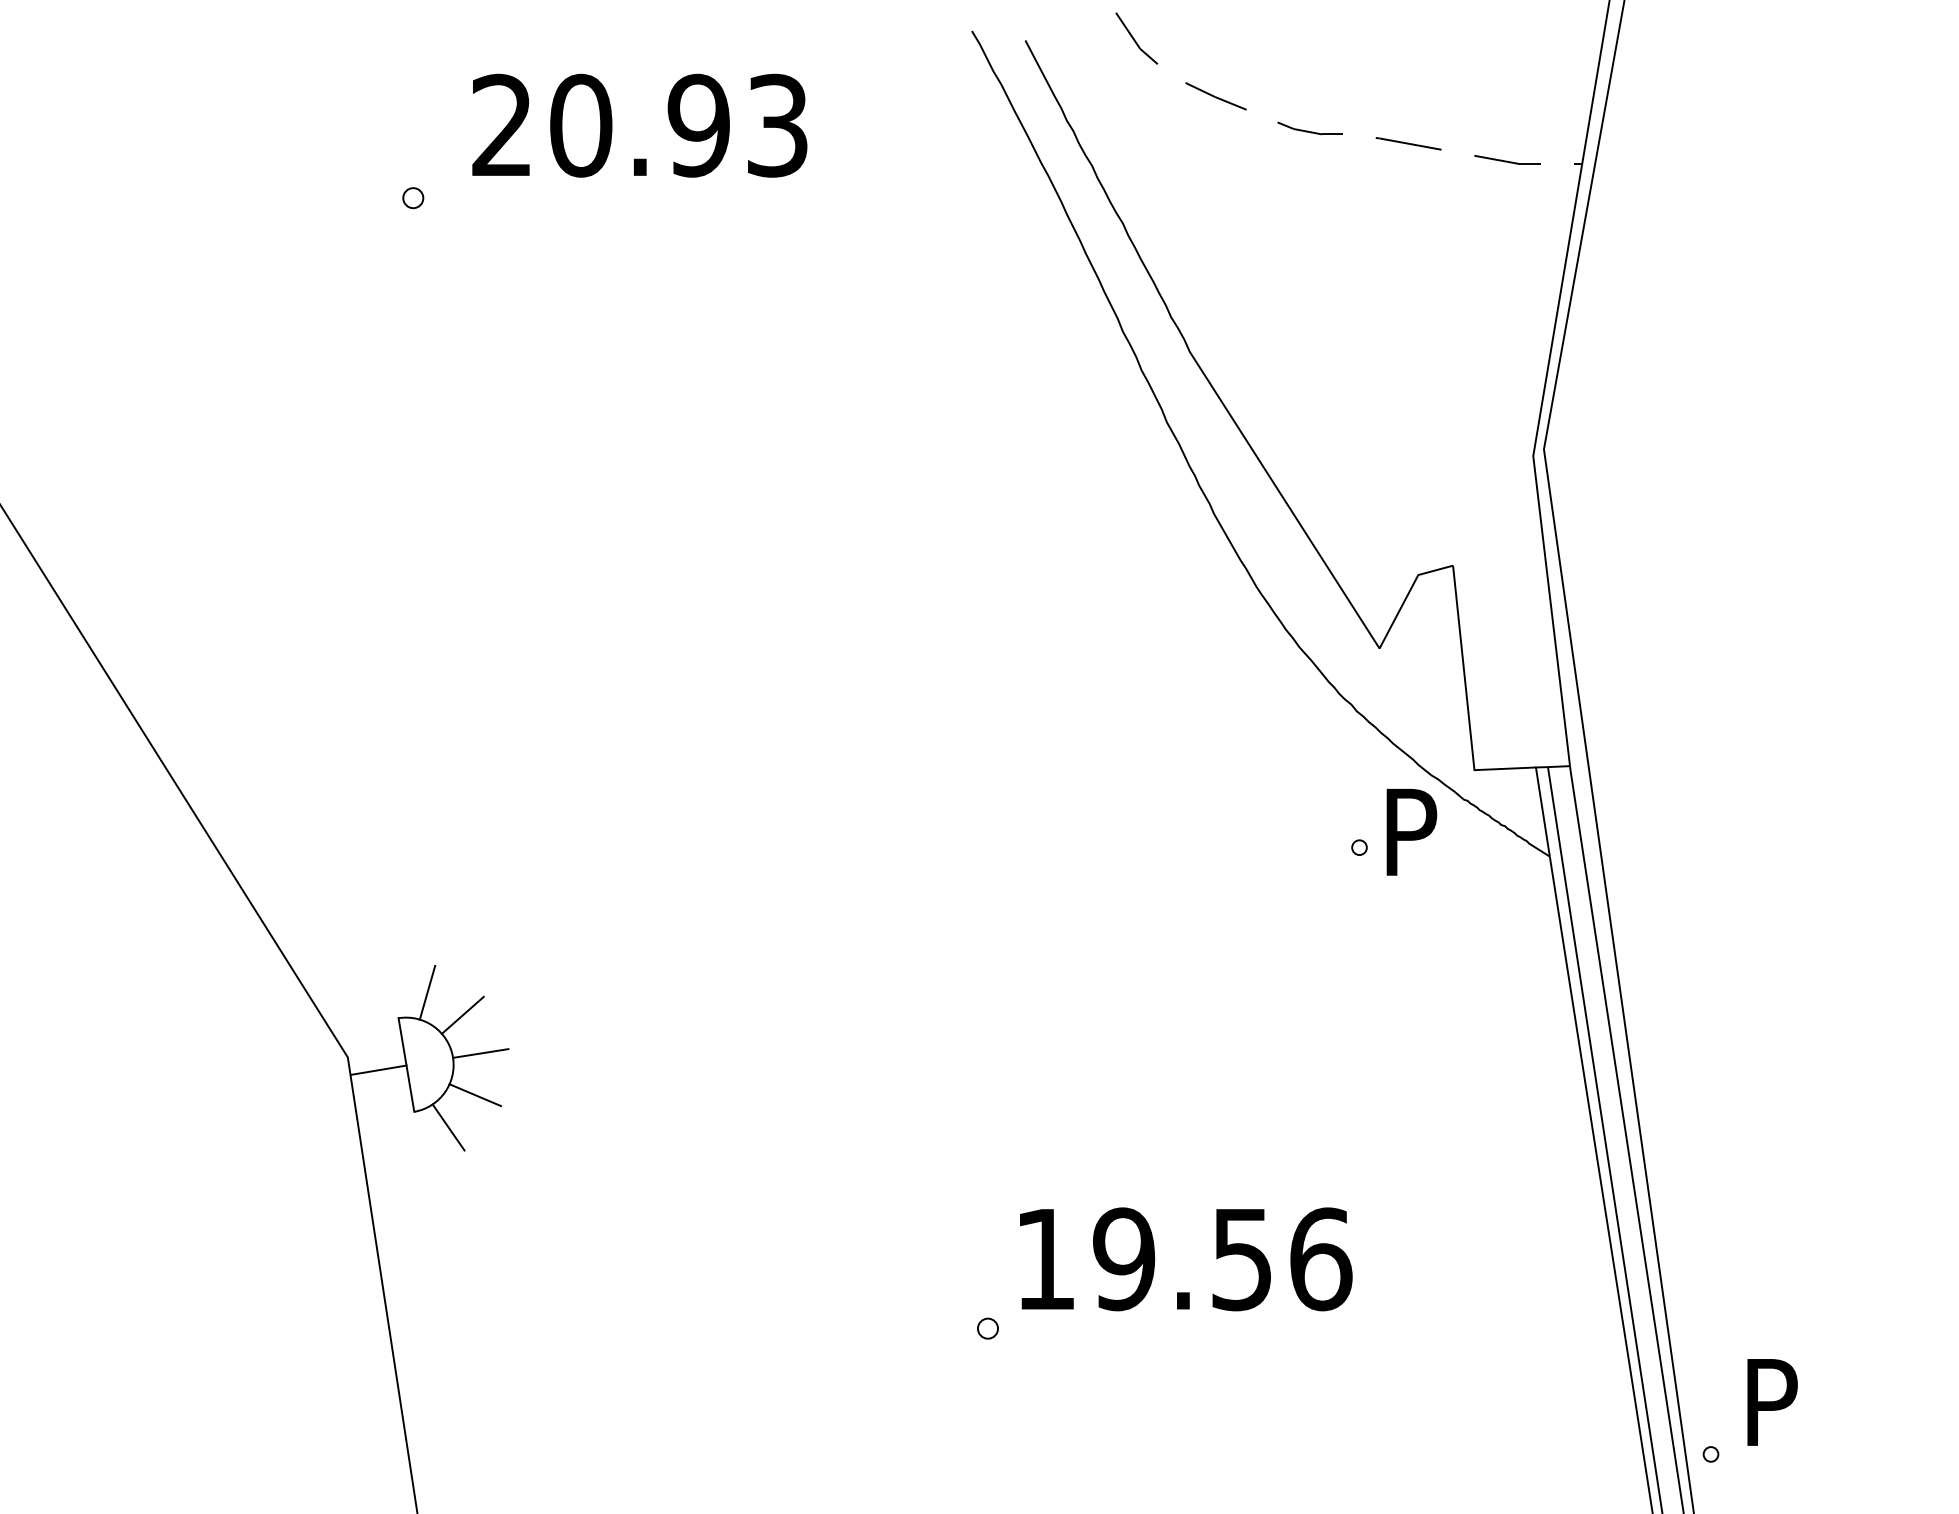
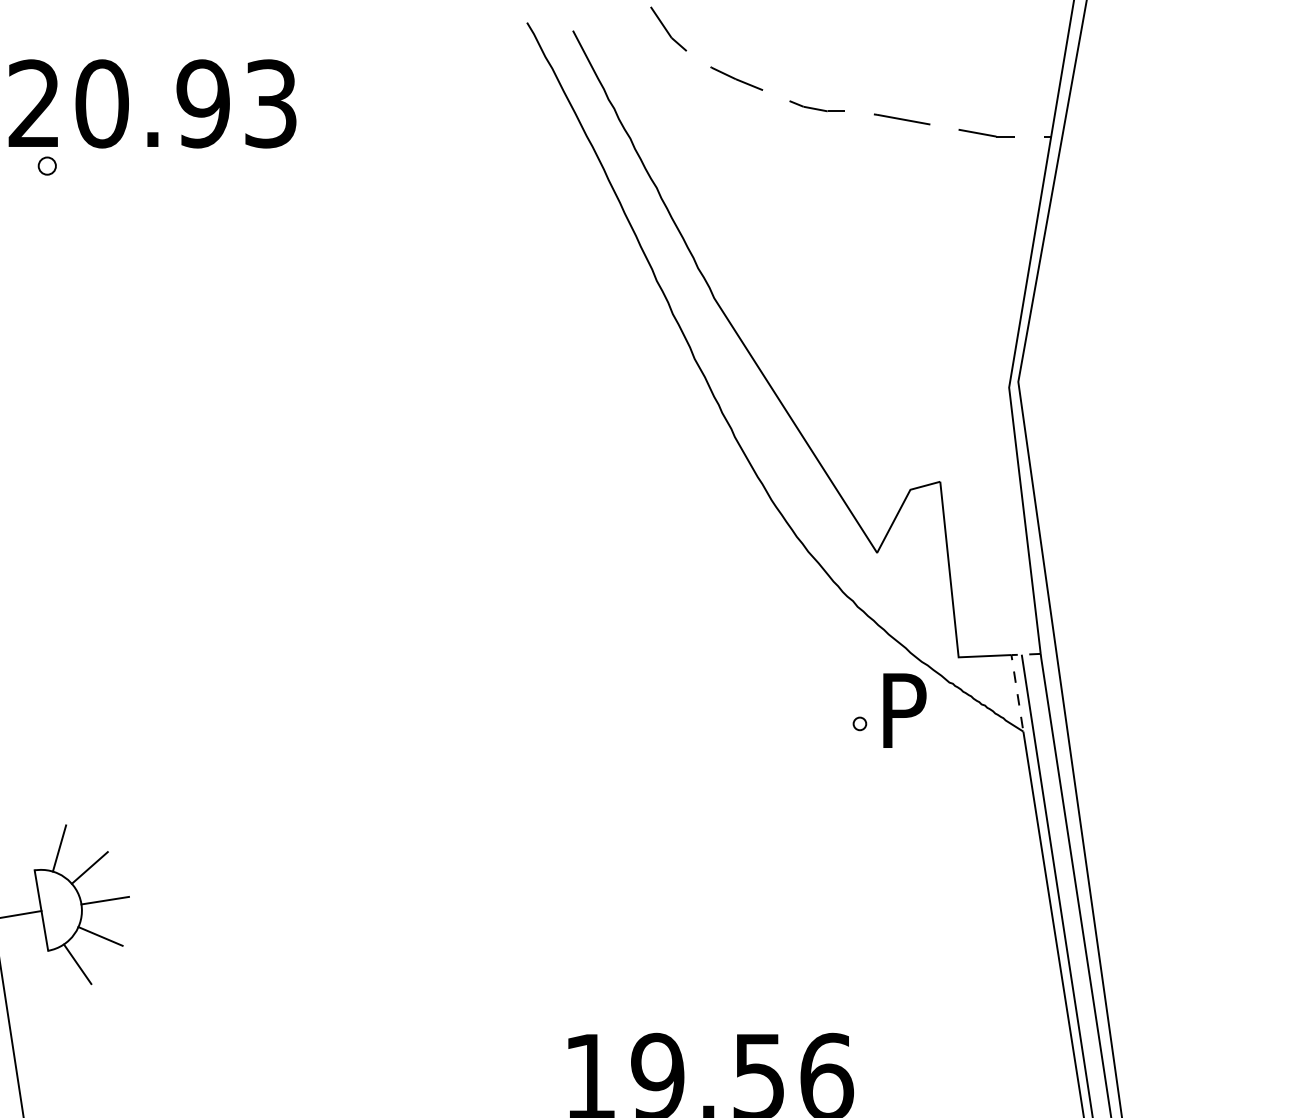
text: (639, 125) -> (152, 103), moved
line: (1540, 793) -> (1015, 677), solid -> dashed

